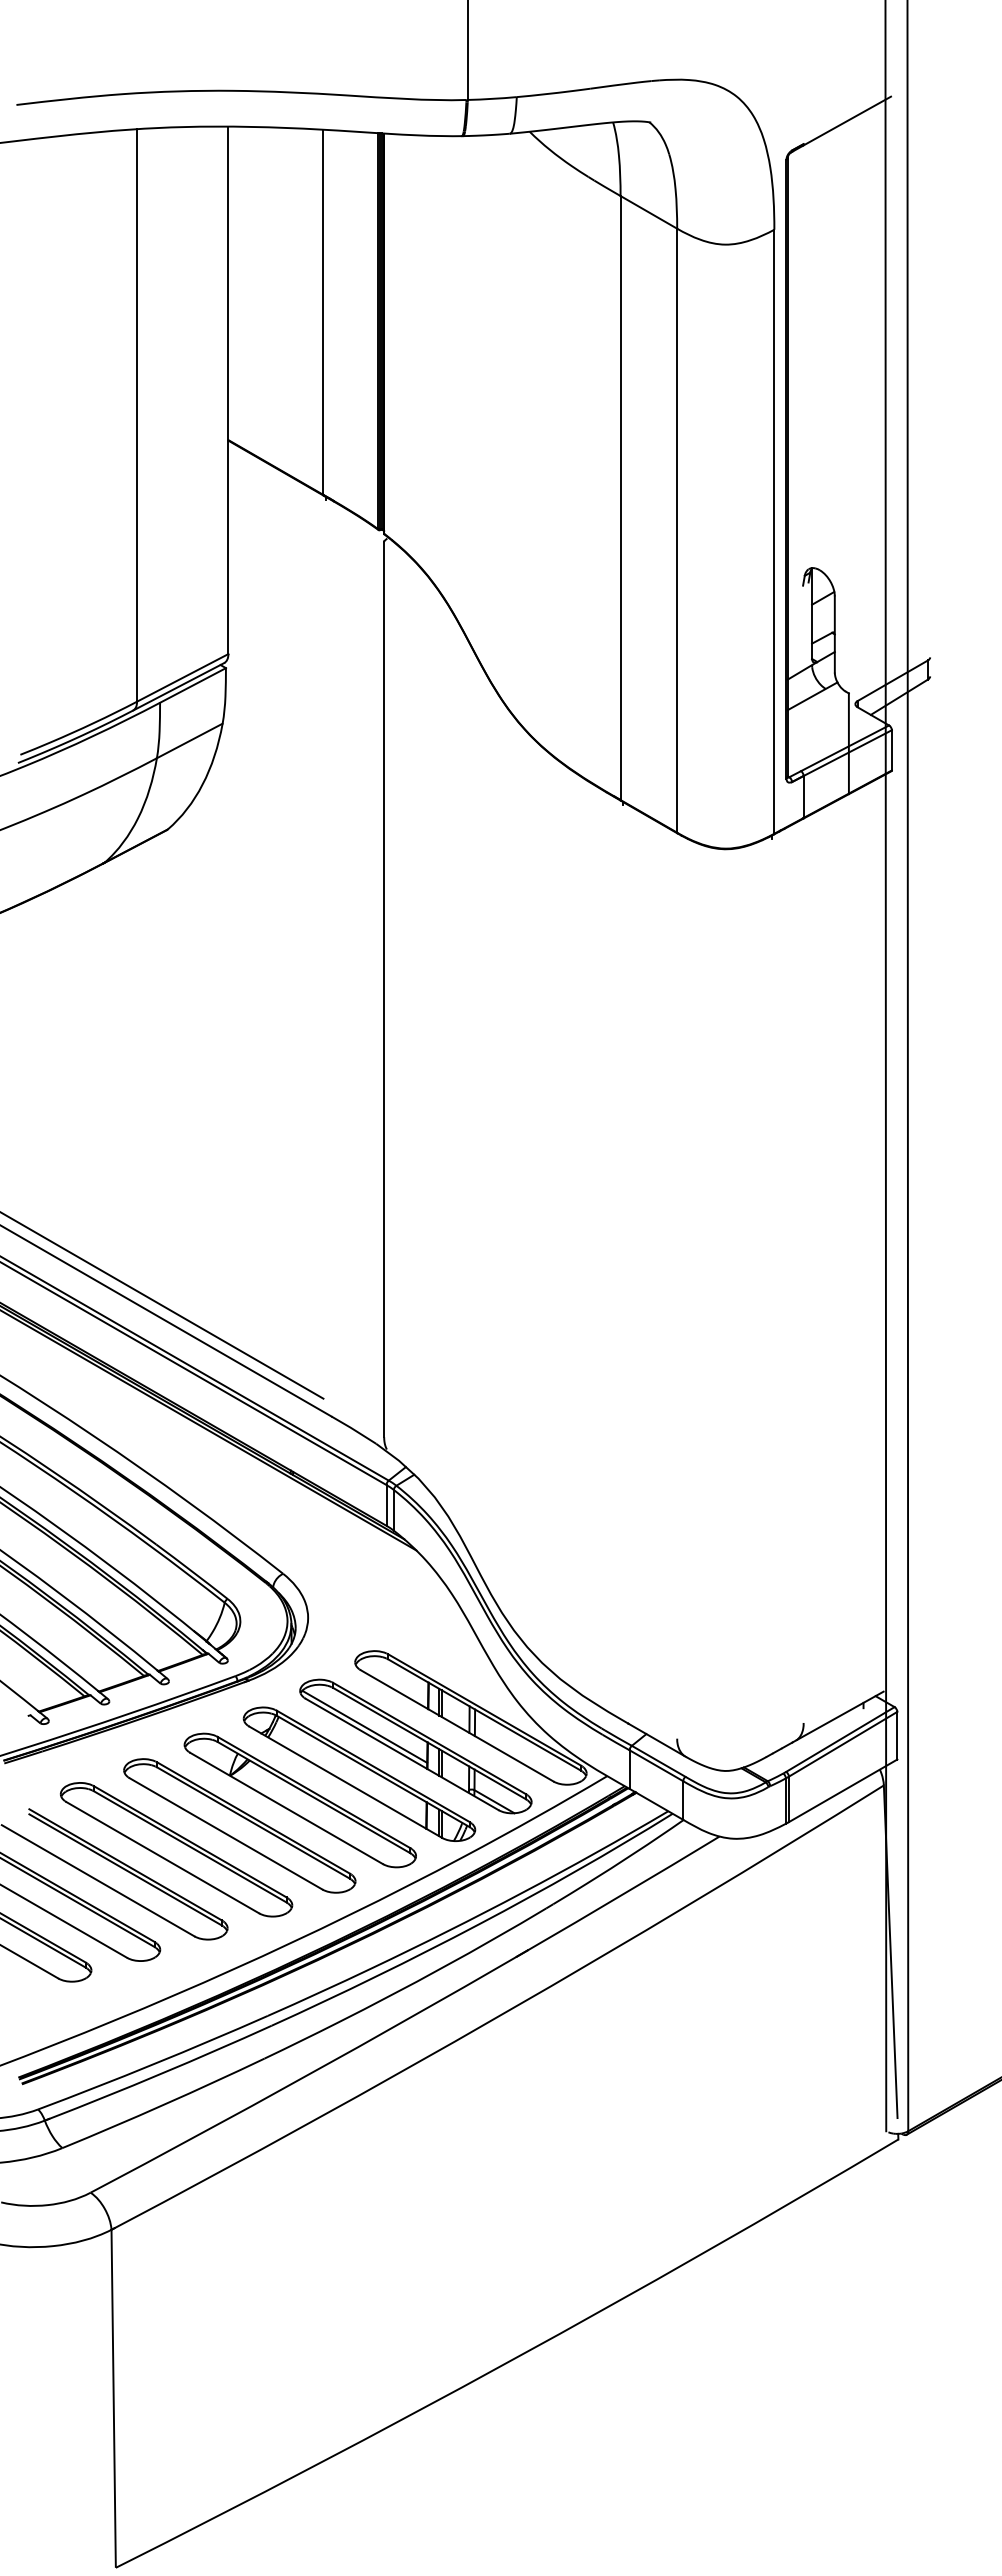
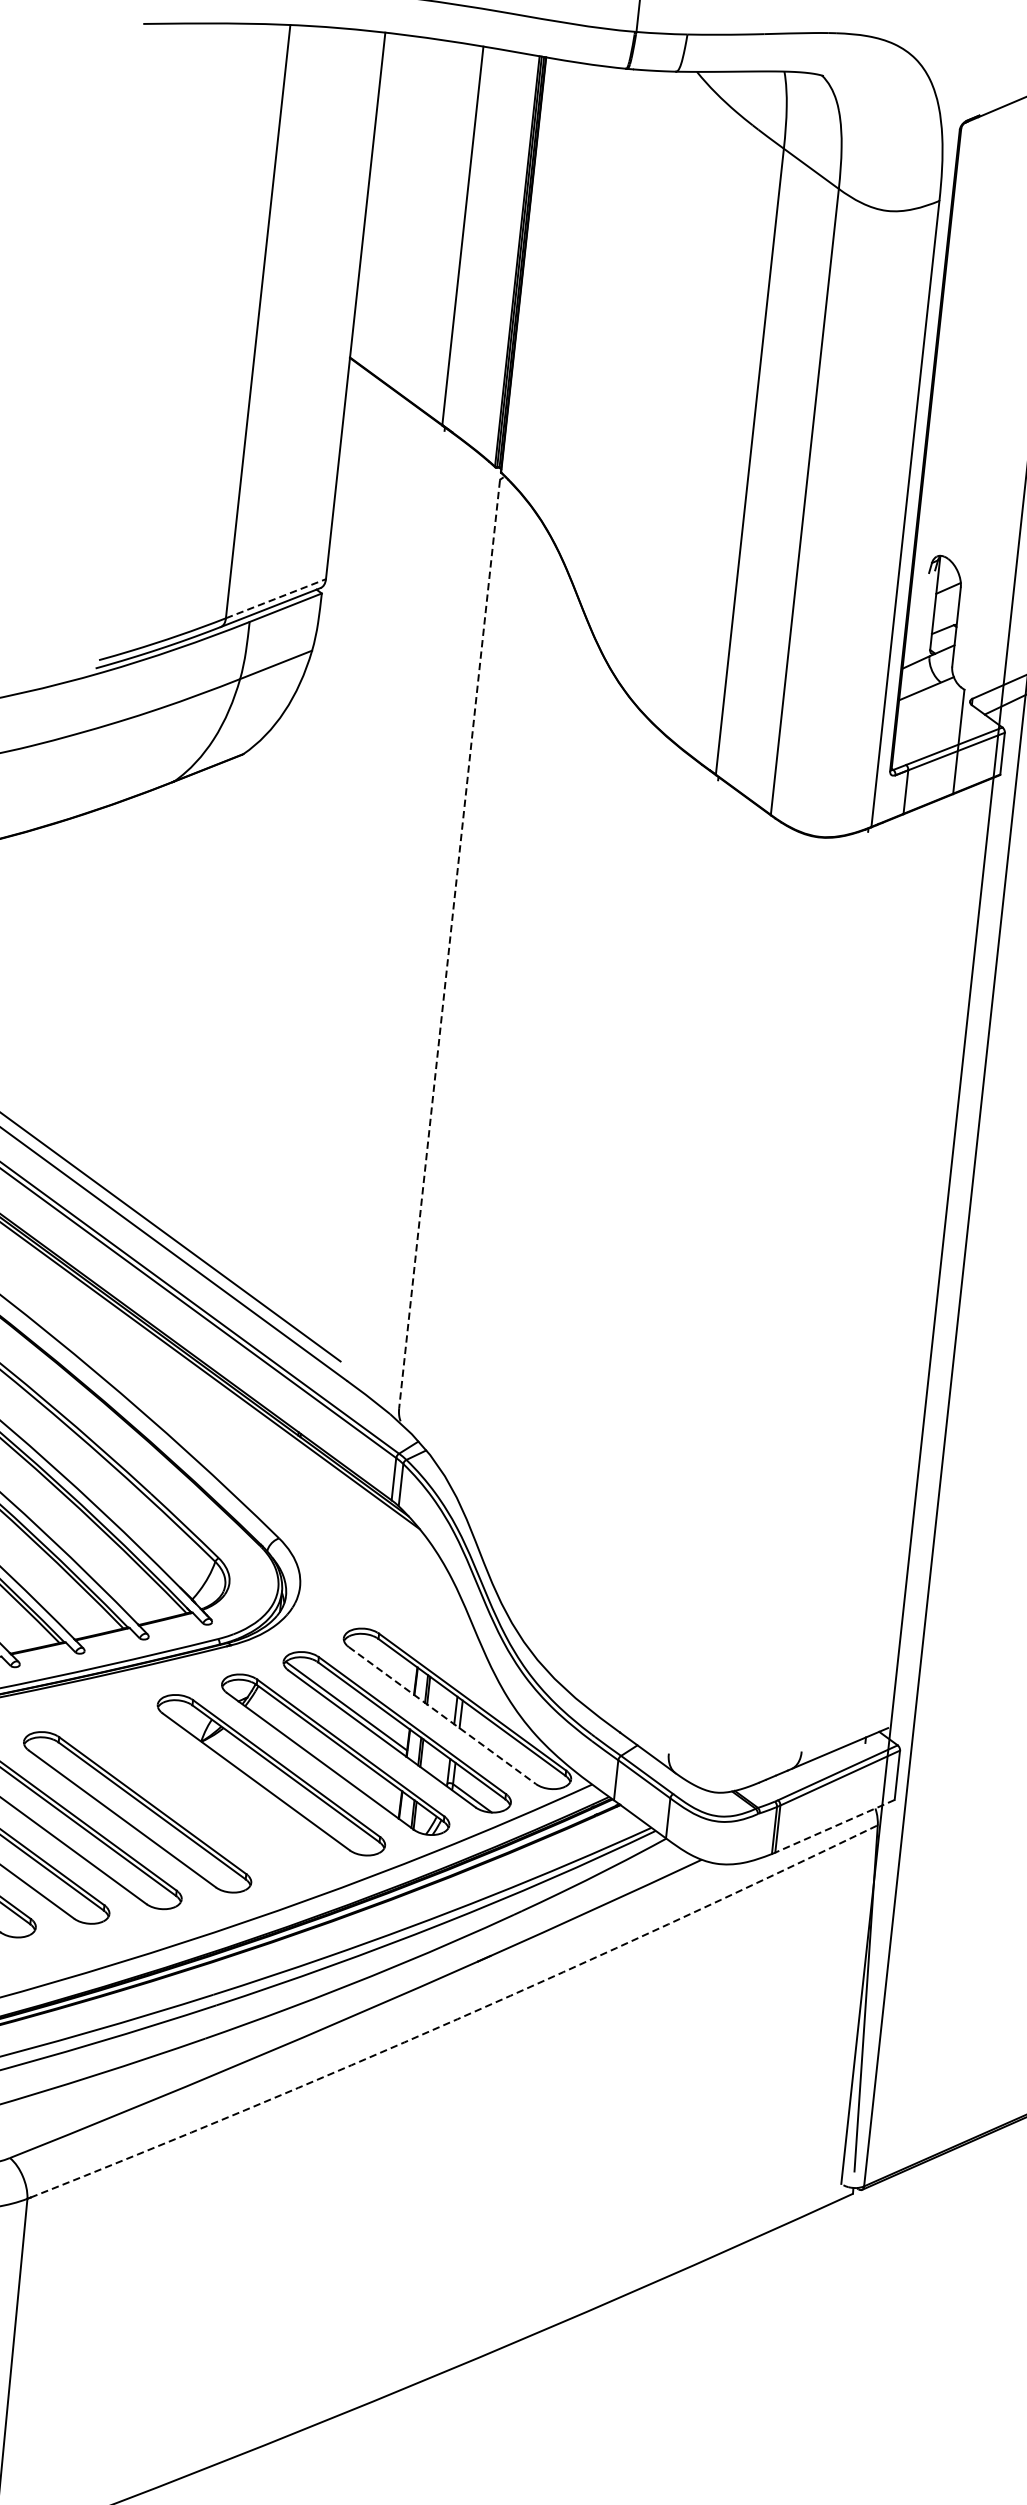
line: (182, 677) -> (275, 598), solid -> dashed
line: (384, 989) -> (449, 944), solid -> dashed
line: (457, 1726) -> (442, 1716), solid -> dashed
line: (843, 1790) -> (835, 1826), solid -> dashed
part: (239, 1825) -> (205, 1794), removed
arc: (503, 2013) -> (457, 2018), solid -> dashed

